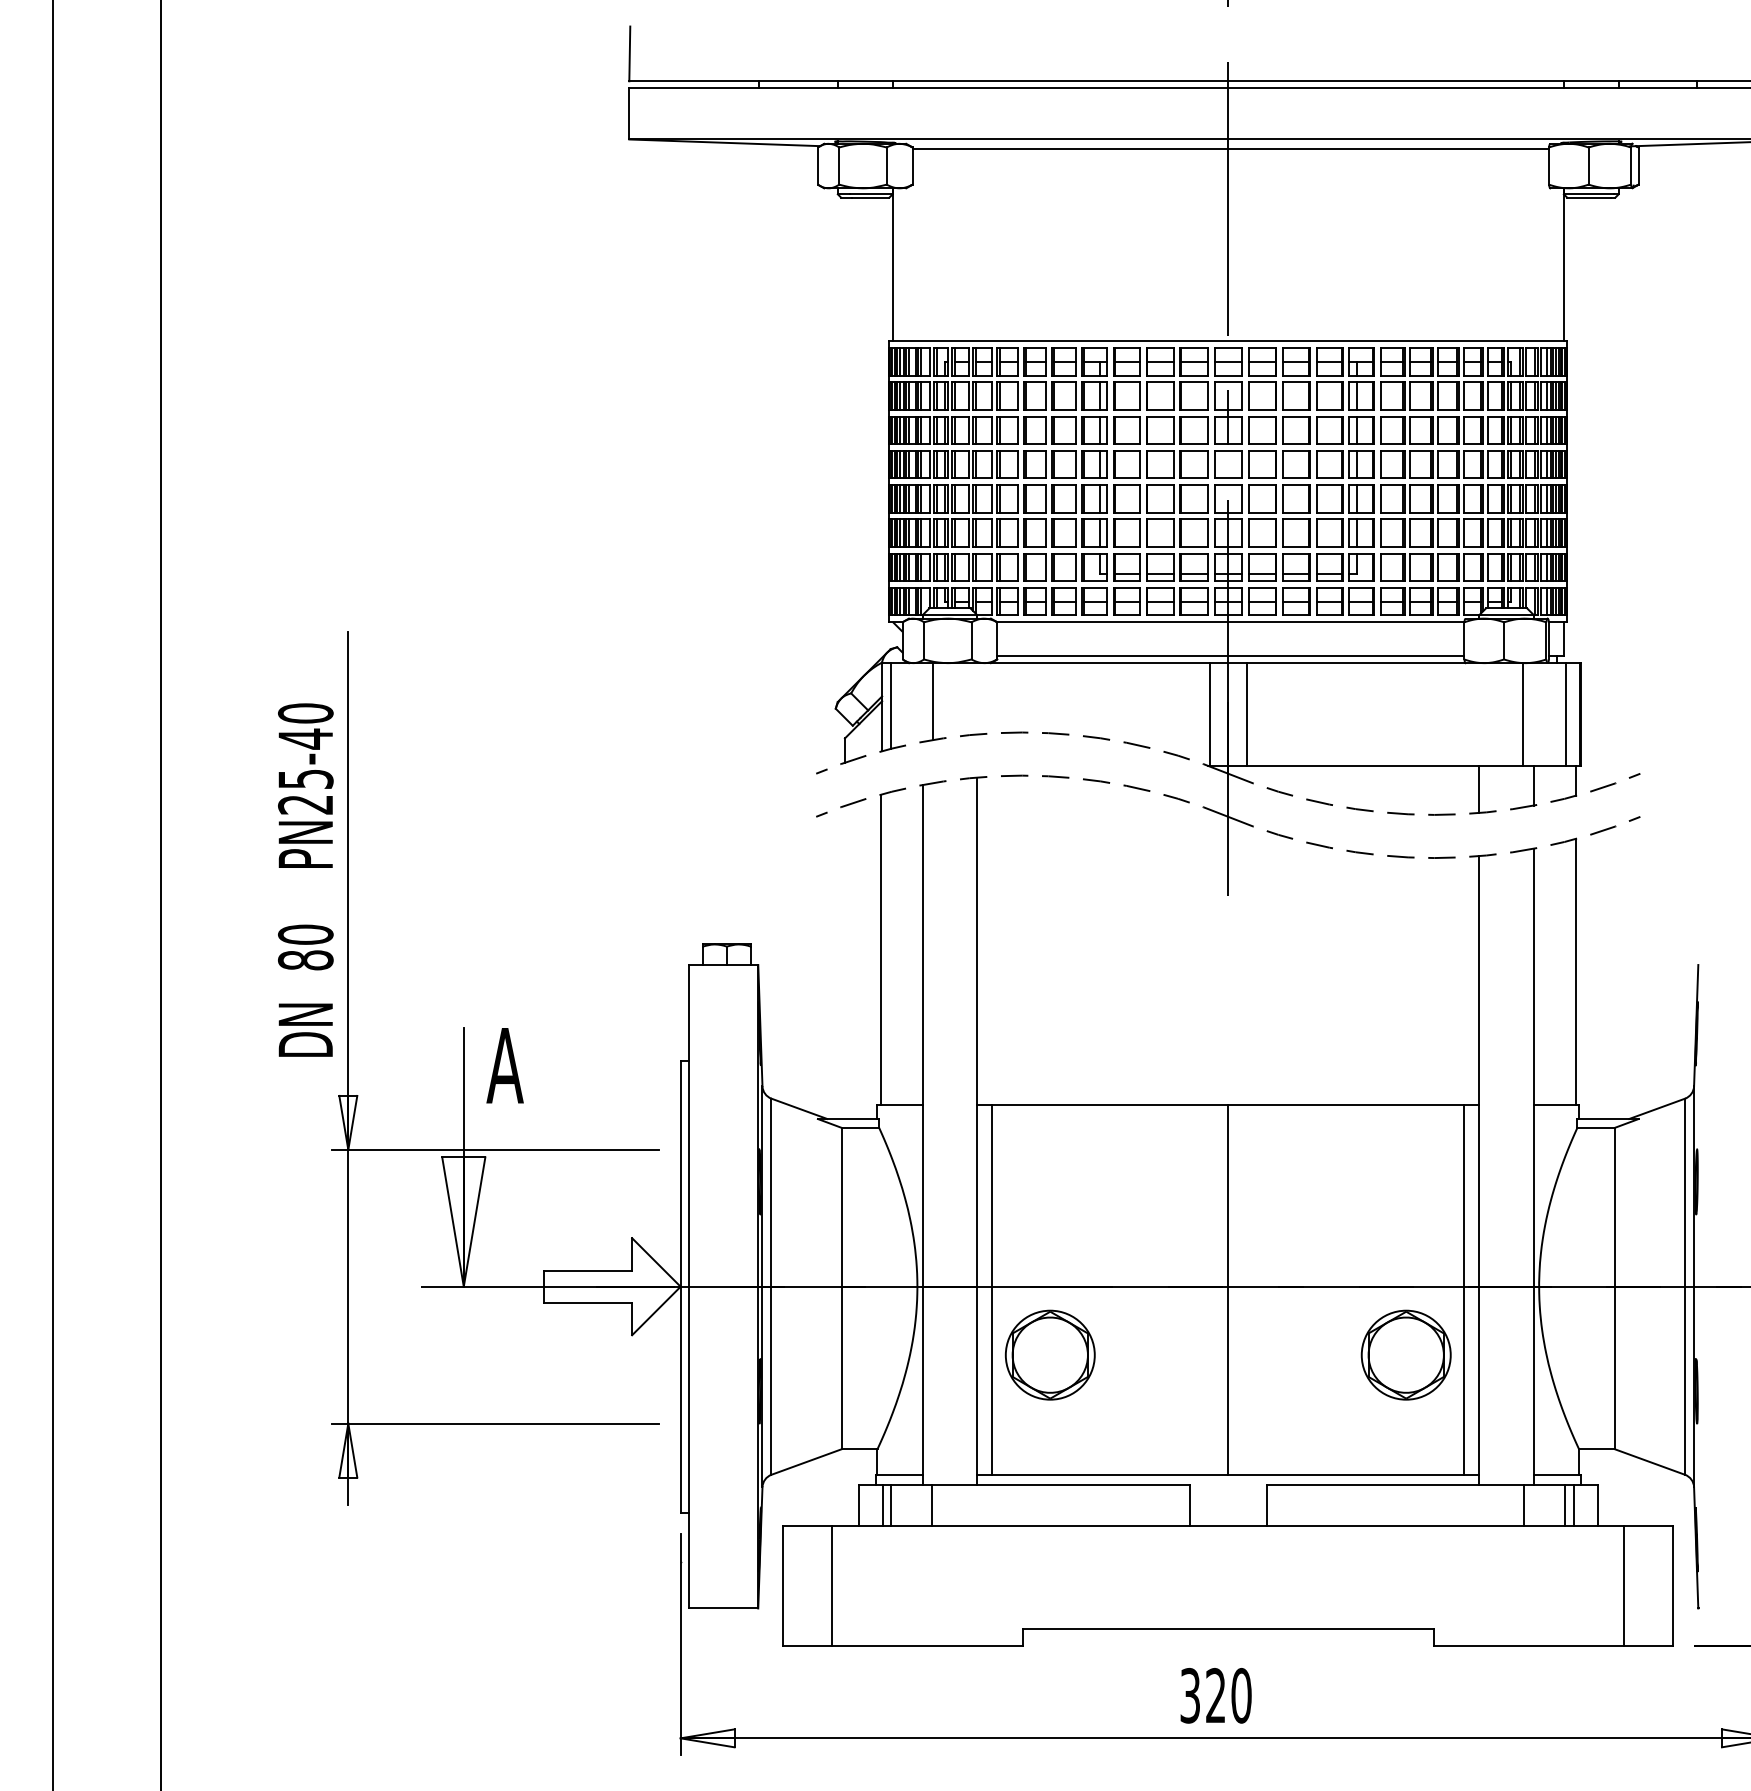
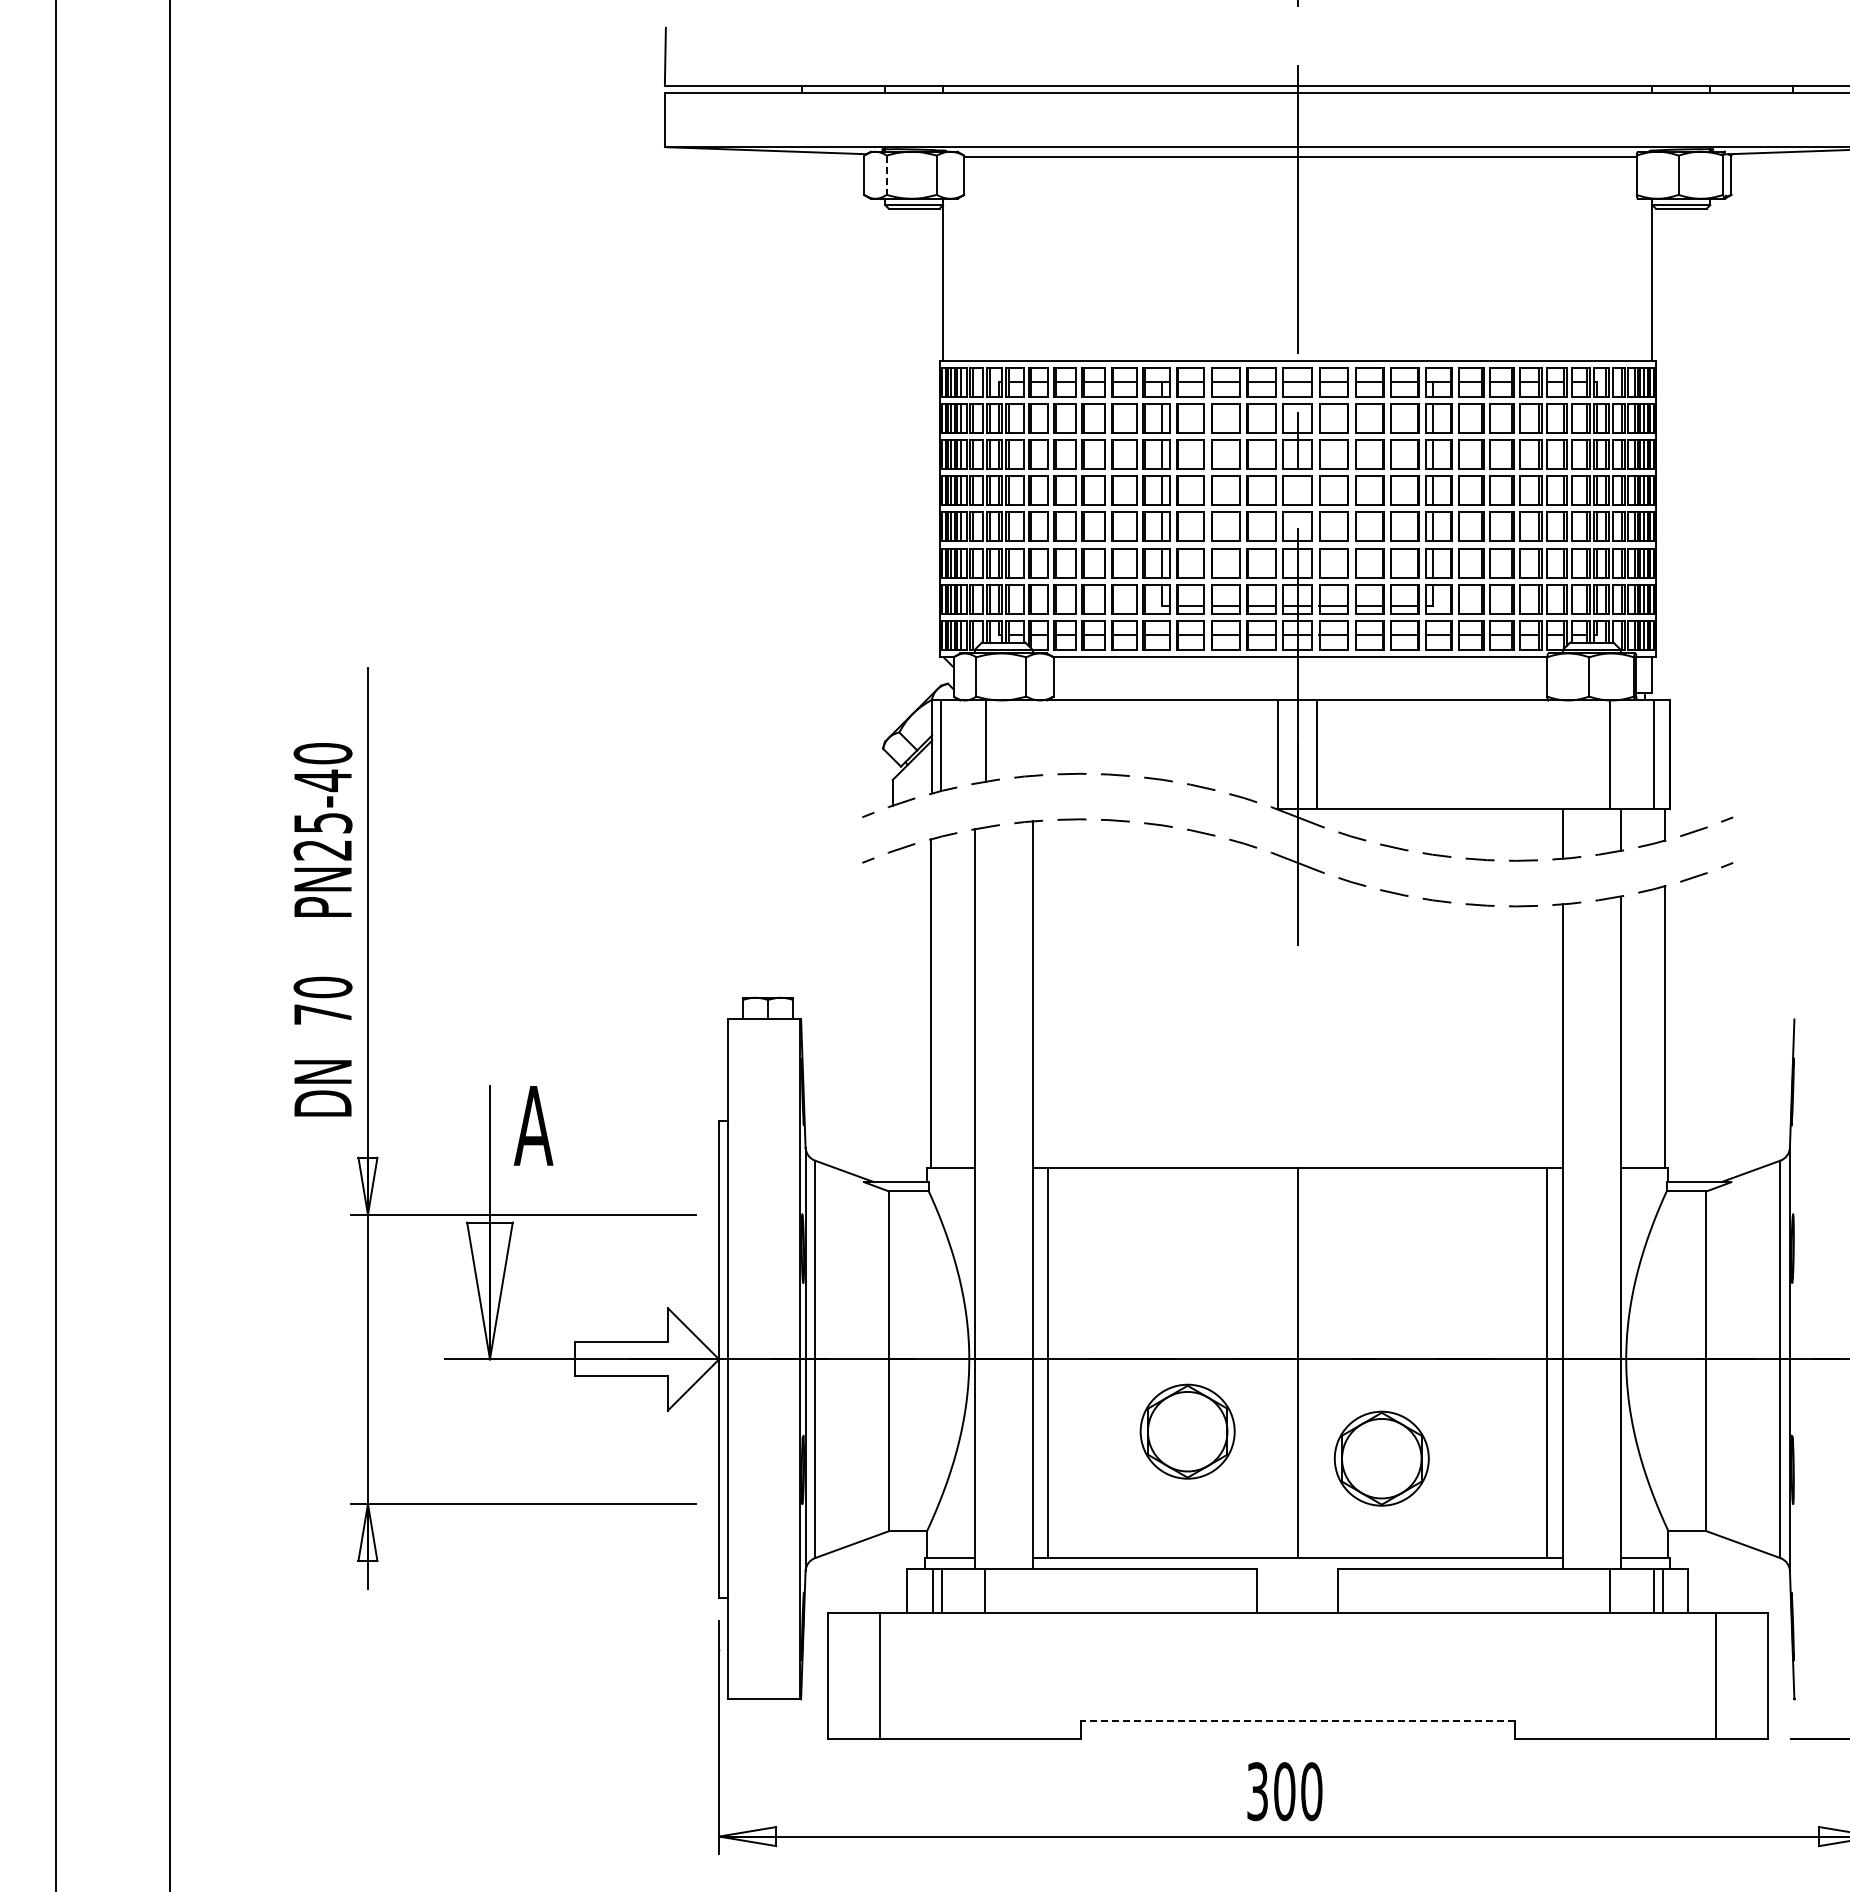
line: (839, 166) -> (886, 175), solid -> dashed
line: (1230, 656) -> (1300, 693), removed
text: (305, 960) -> (322, 1014), 80 -> 70
part: (1050, 1354) -> (1187, 1431), moved
part: (1405, 1354) -> (1381, 1458), moved
line: (1228, 1629) -> (1297, 1721), solid -> dashed
text: (1215, 1695) -> (1284, 1791), 320 -> 300

